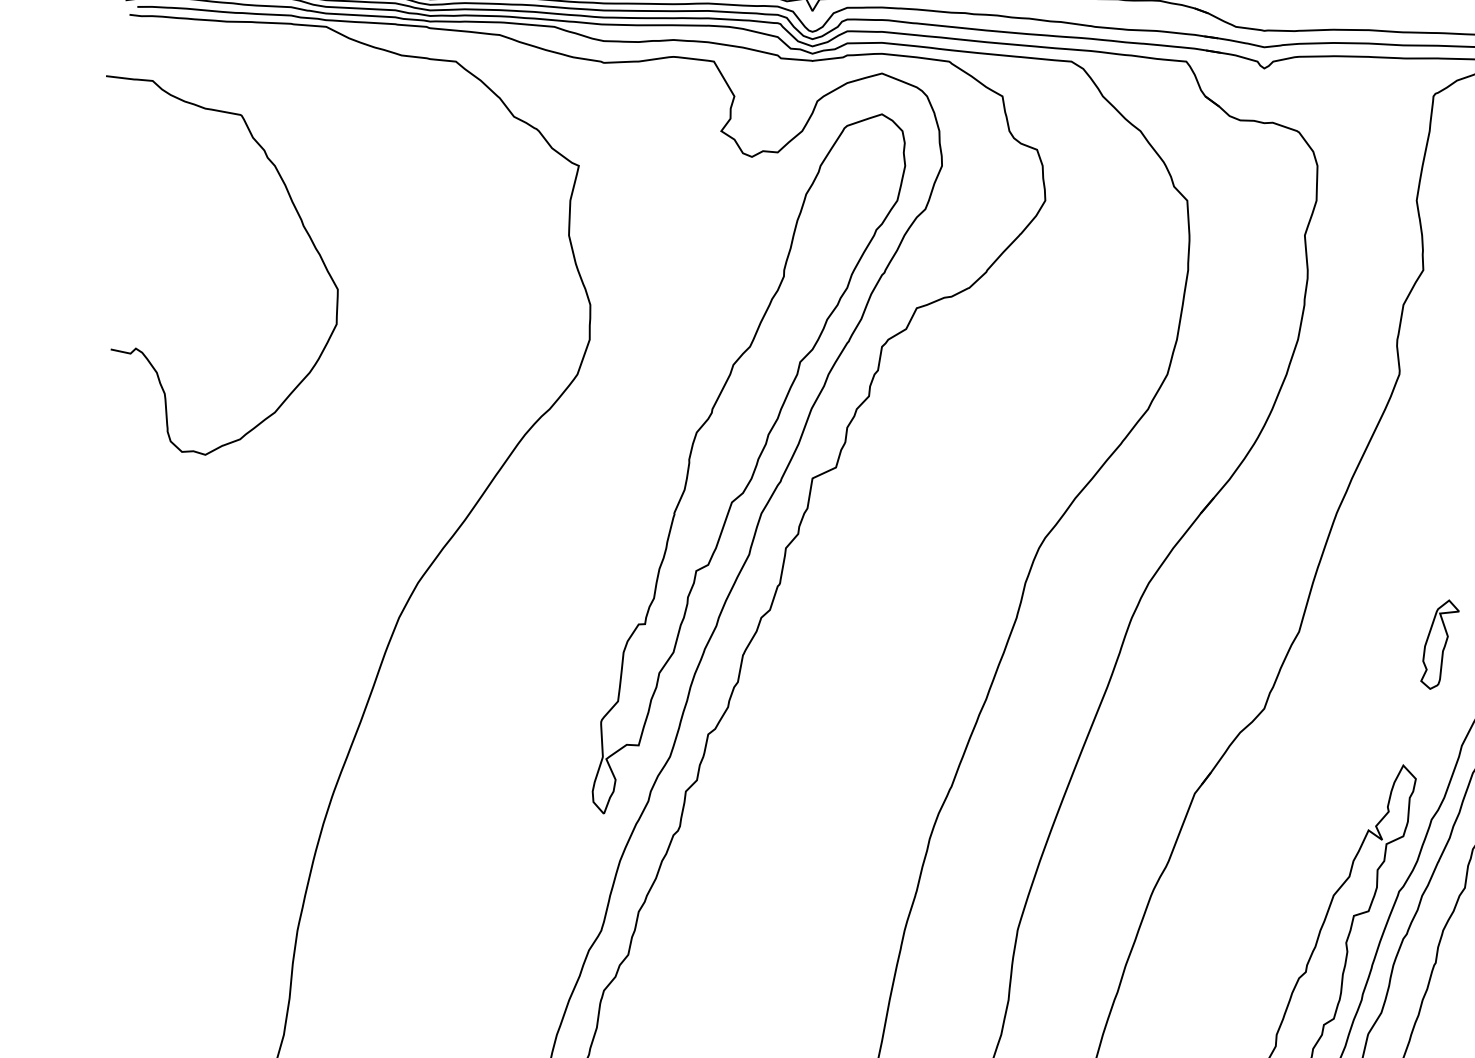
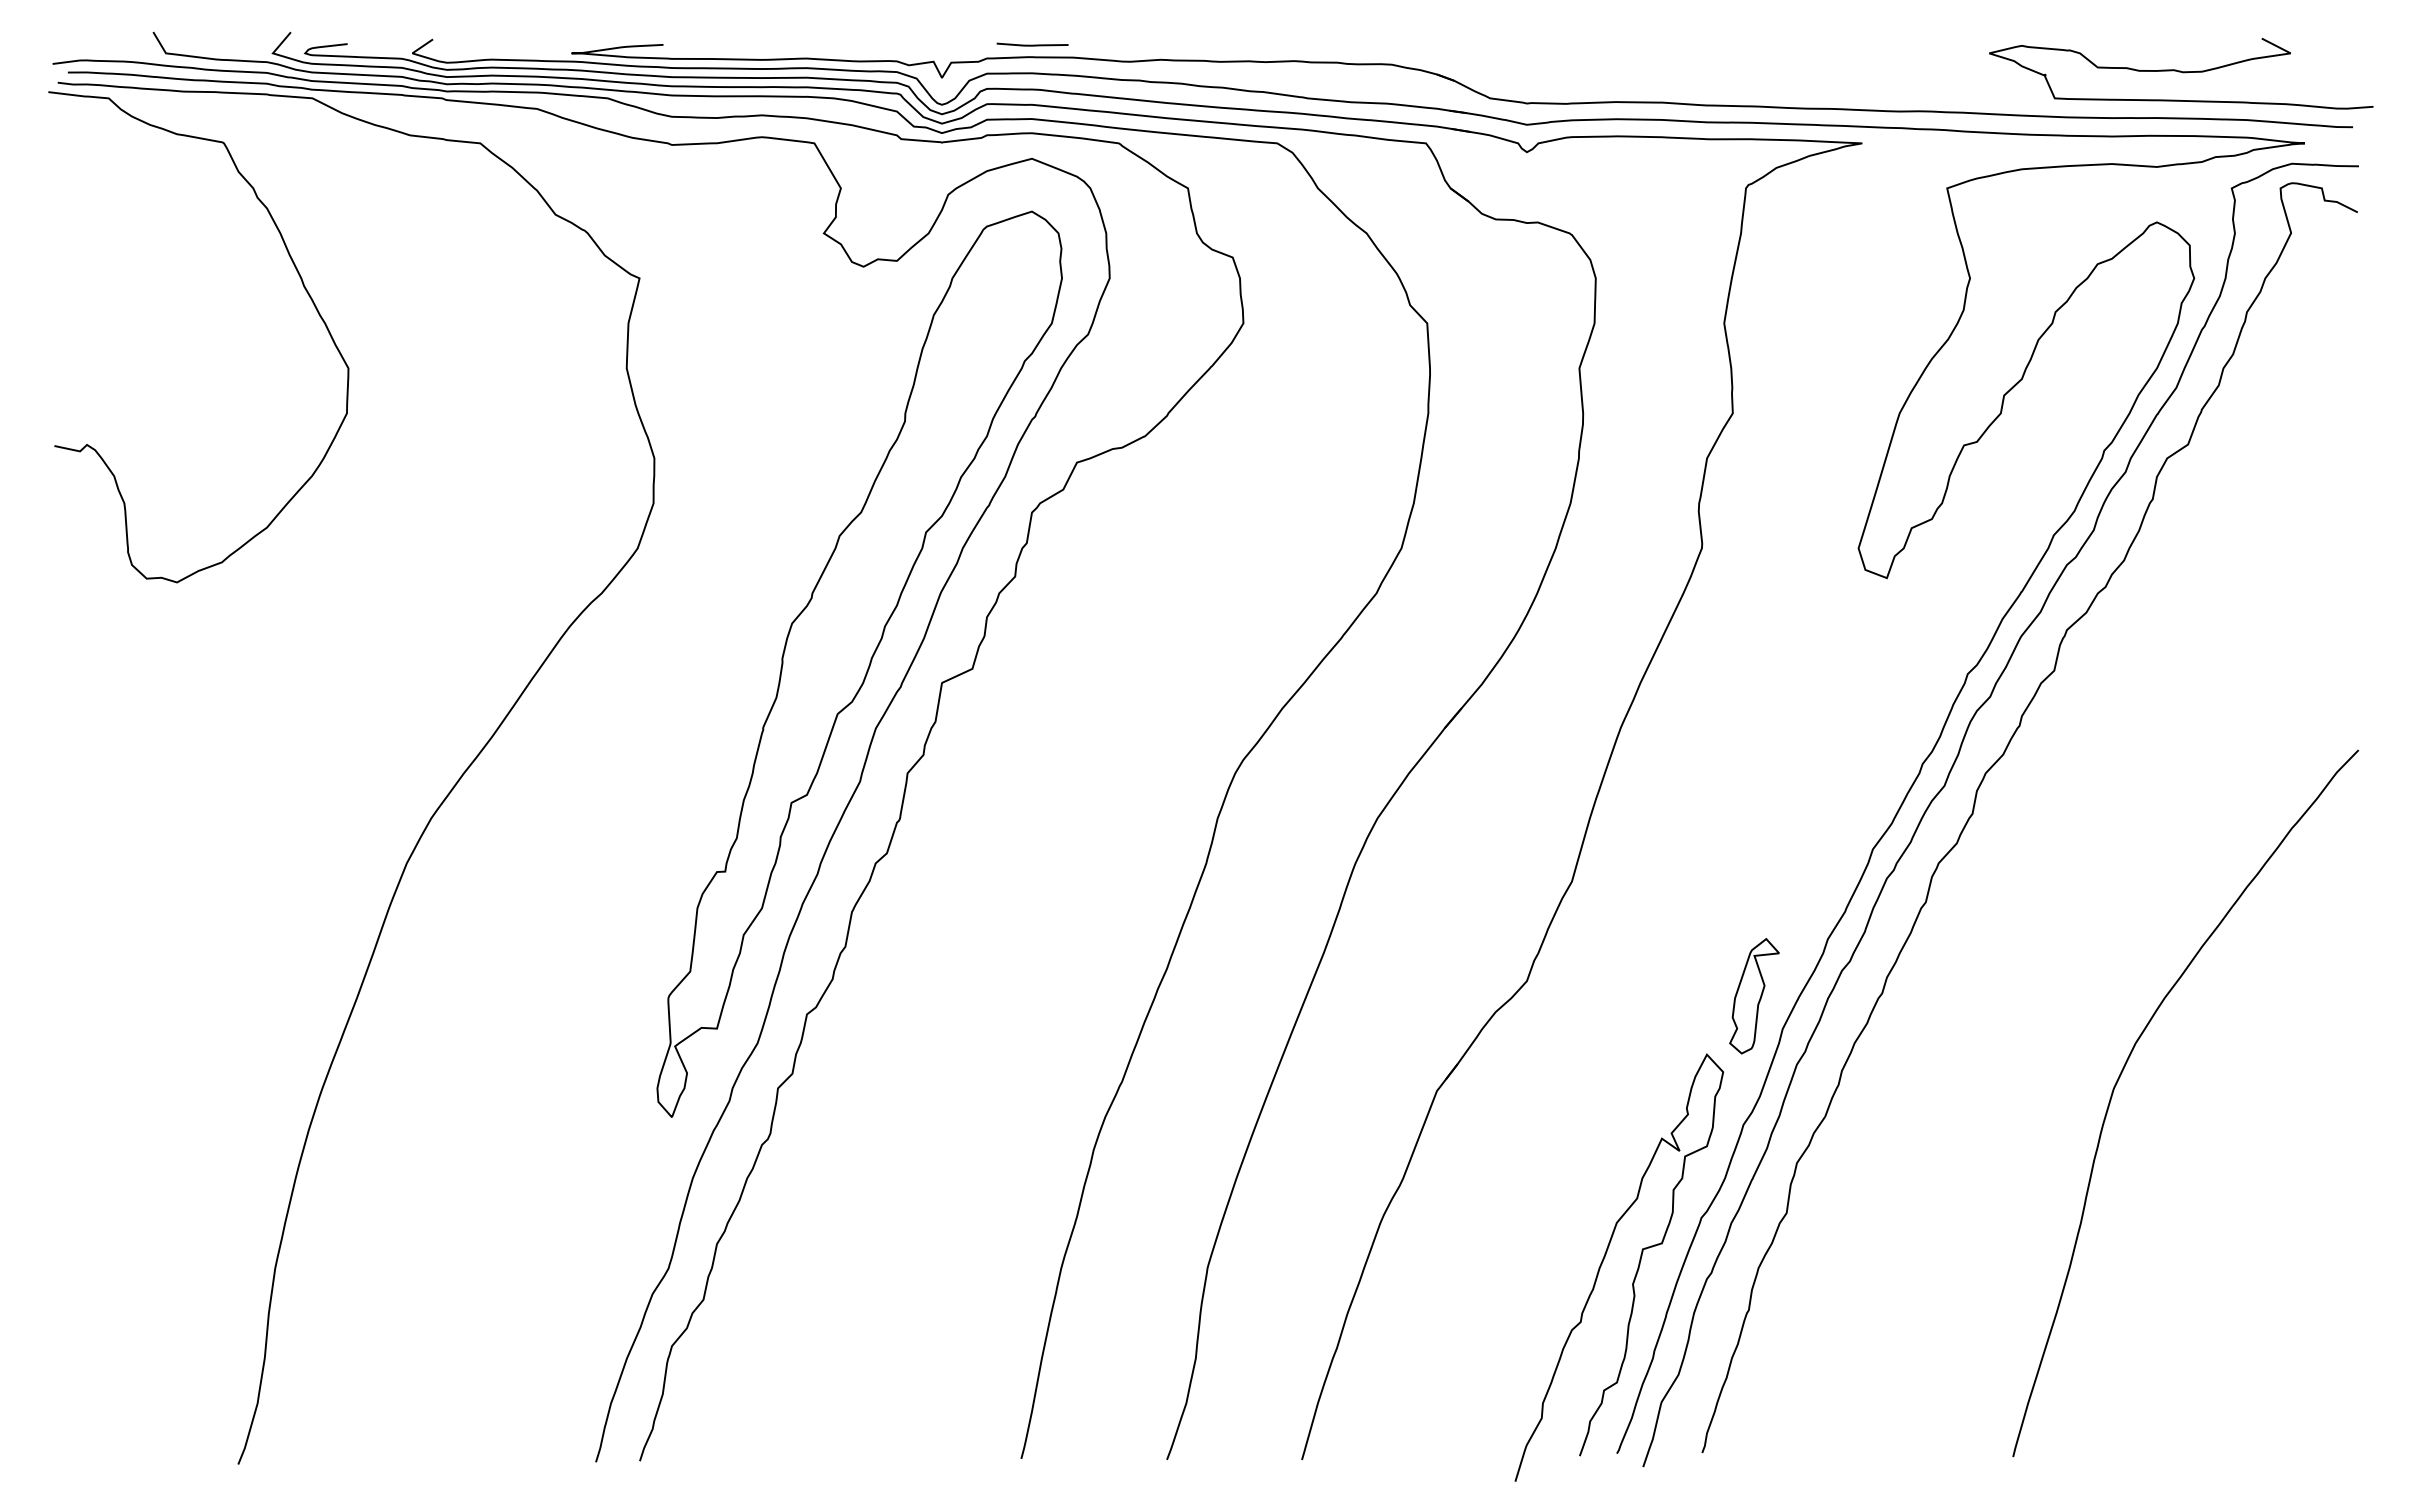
curve: (302, 225) -> (302, 285), moved
part: (1440, 644) -> (1754, 996), moved

